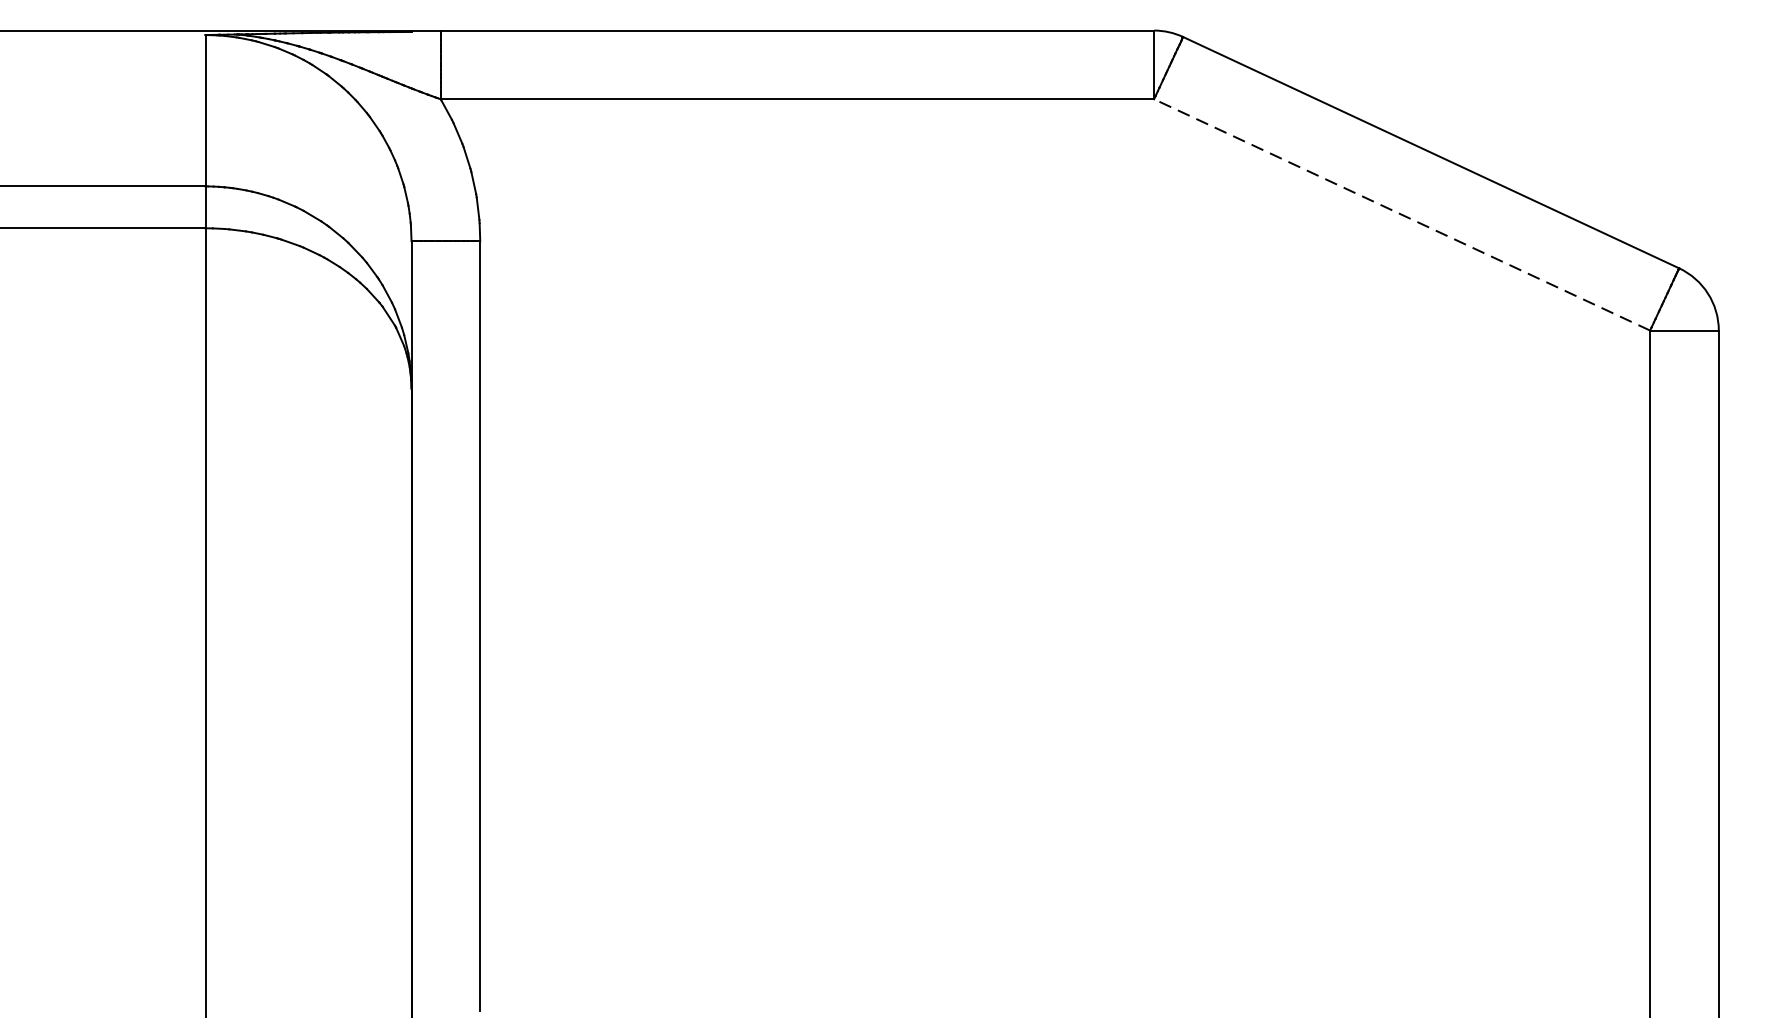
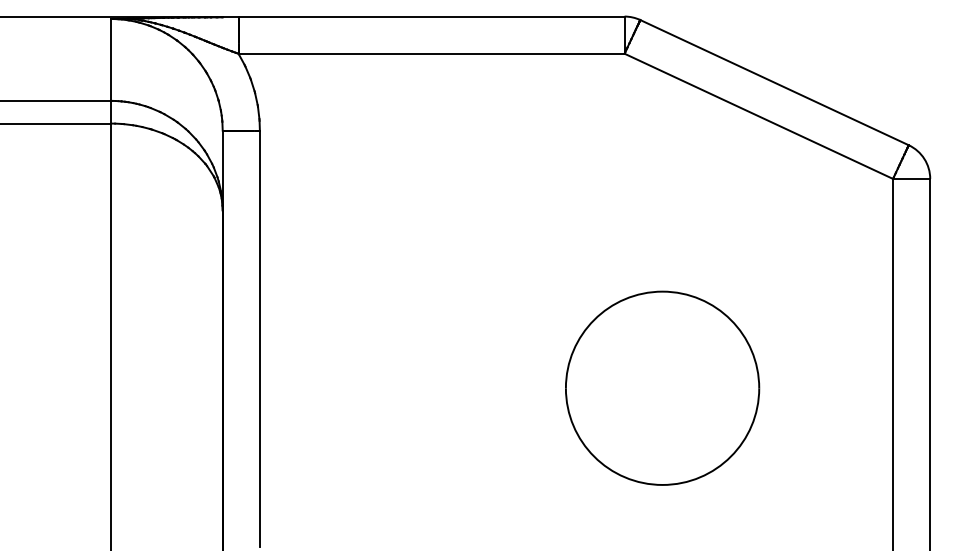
line: (1401, 215) -> (758, 116), dashed -> solid
part: (1224, 715) -> (662, 387), added

